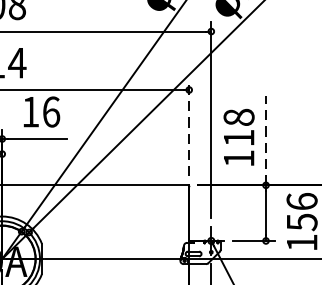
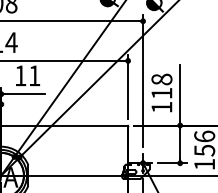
text: (51, 111) -> (34, 75), 16 -> 11
line: (189, 127) -> (128, 86), dashed -> solid
line: (266, 139) -> (180, 94), dashed -> solid

